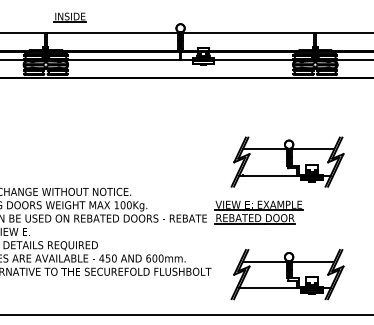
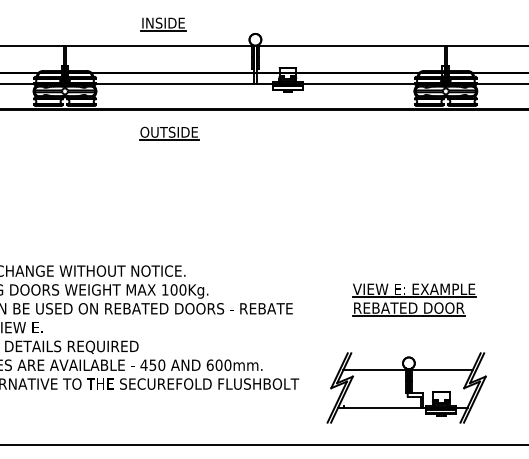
part: (70, 17) -> (163, 24), moved
part: (119, 94) -> (169, 133), added
part: (287, 161) -> (406, 228), removed
part: (259, 212) -> (414, 299), moved

